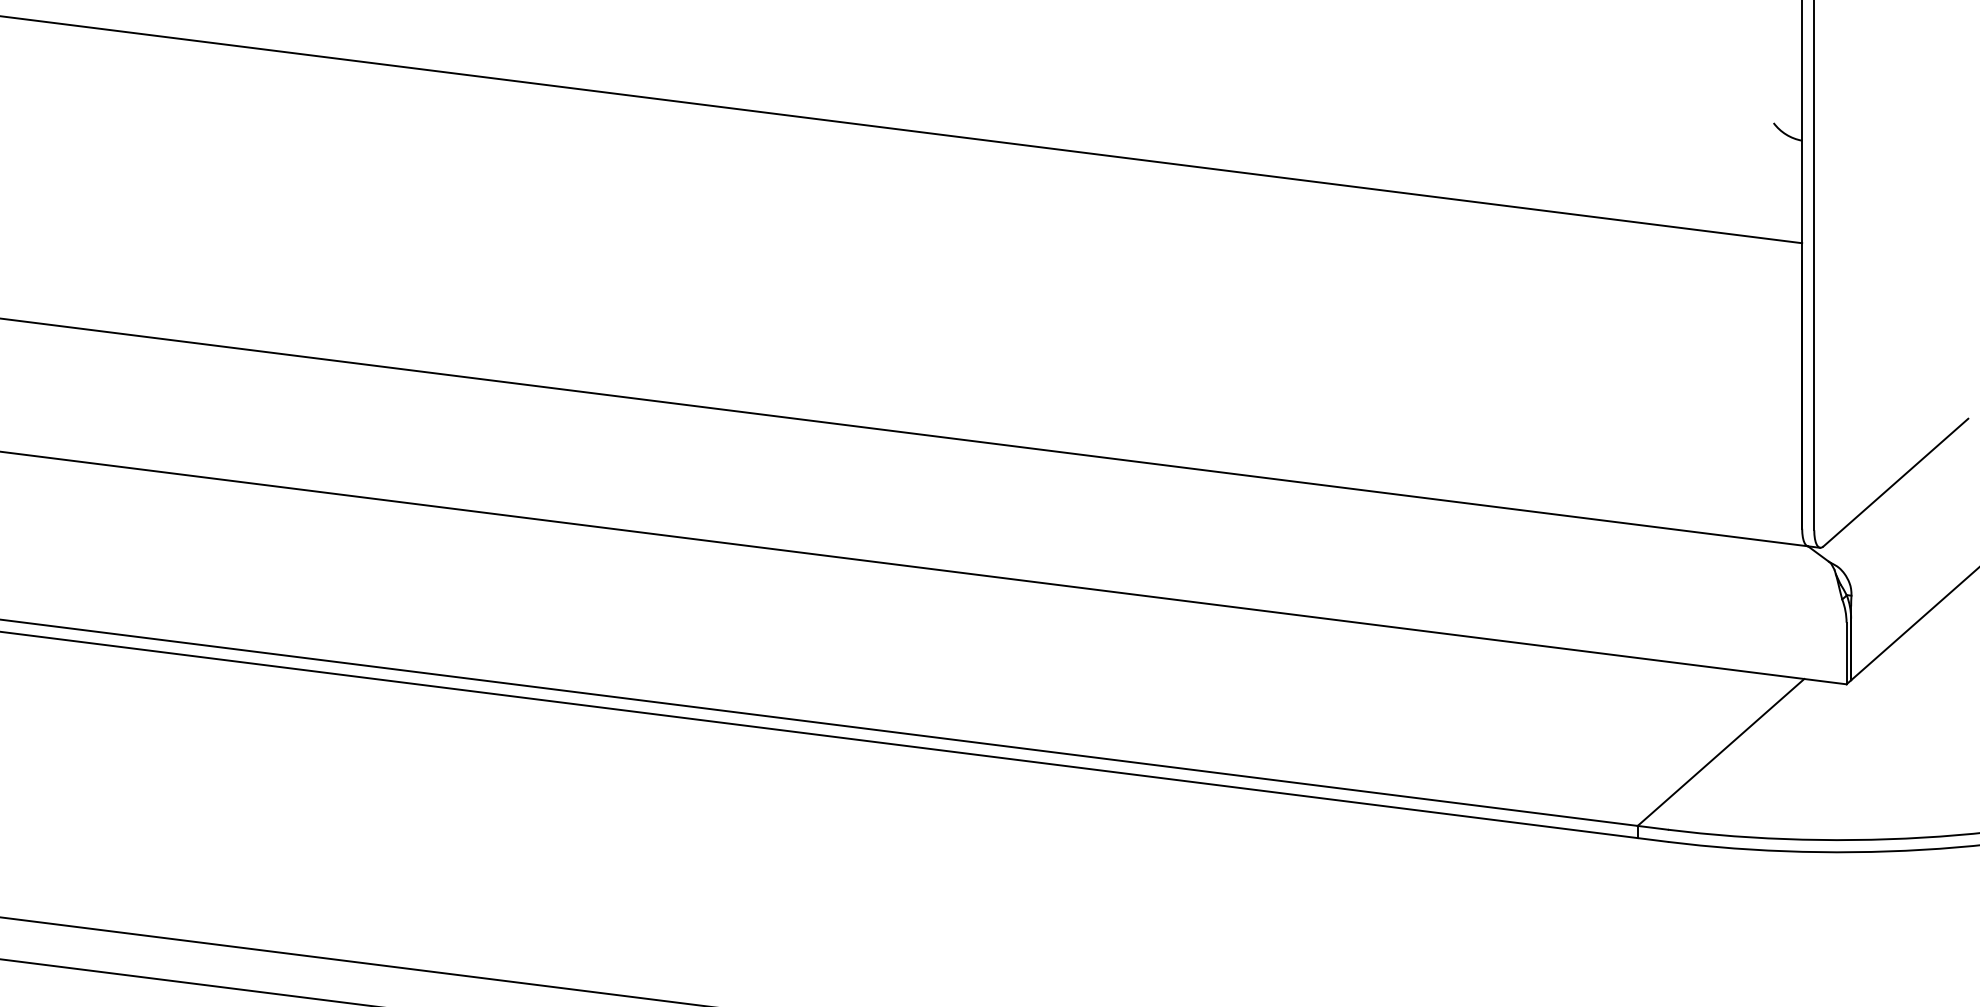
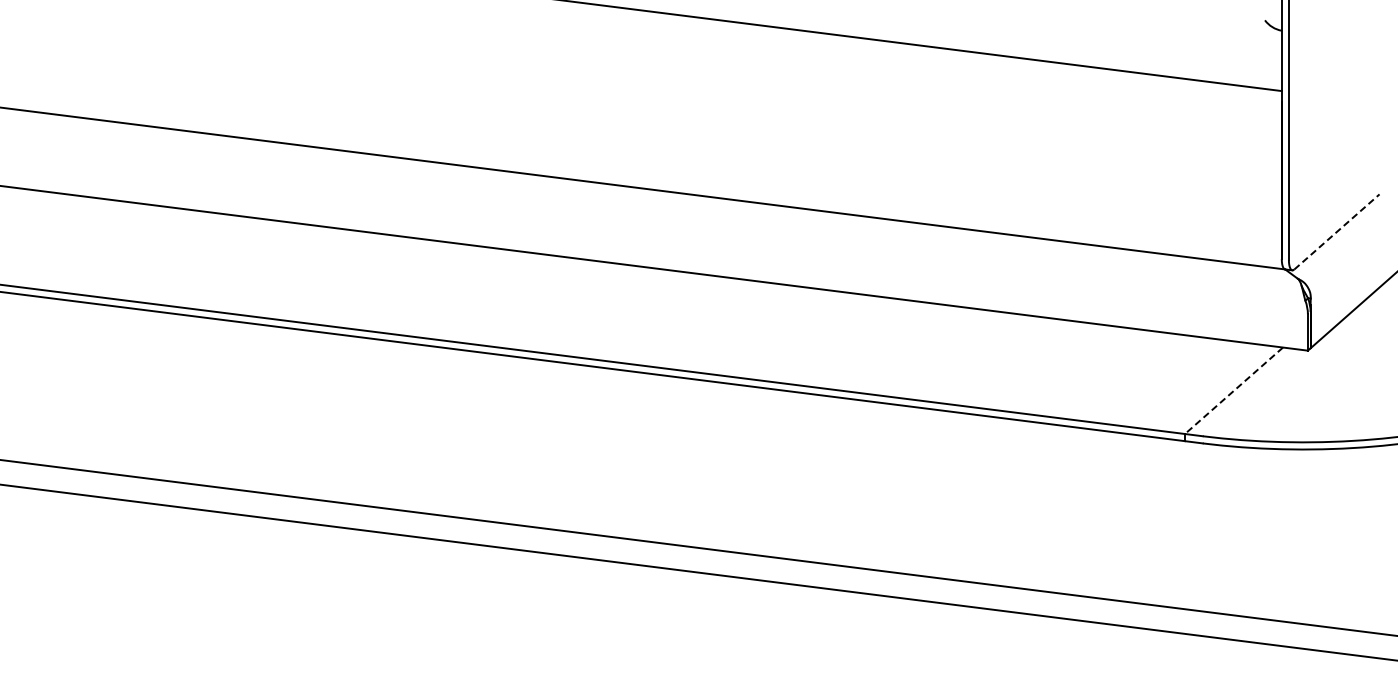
line: (1895, 481) -> (1336, 231), solid -> dashed
line: (1720, 753) -> (1233, 391), solid -> dashed

